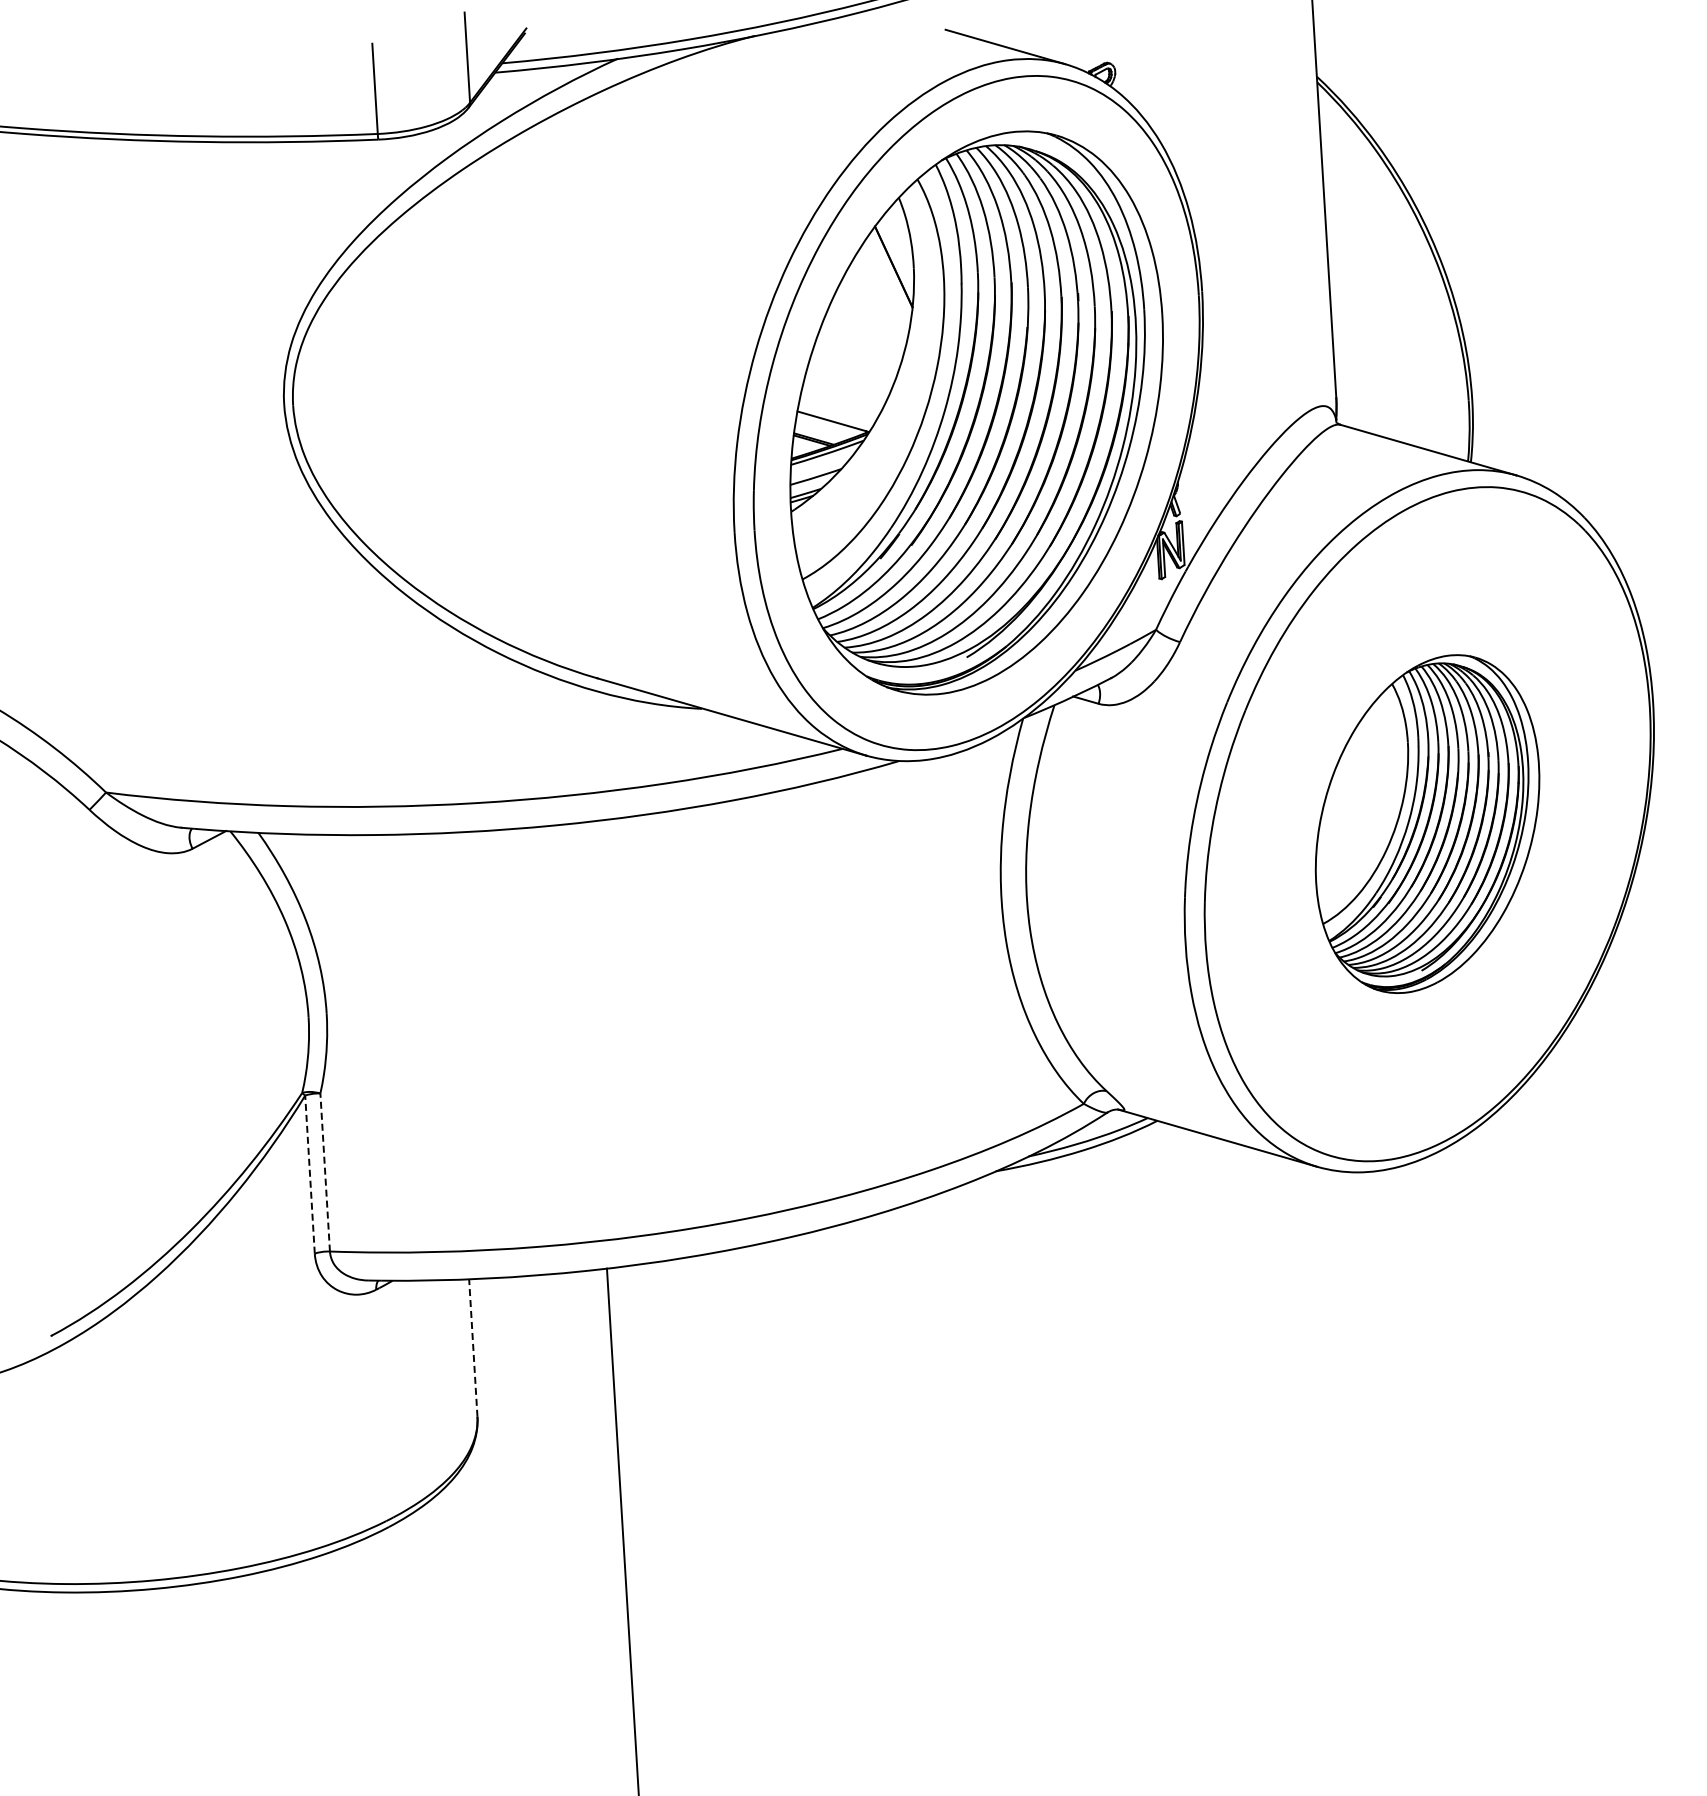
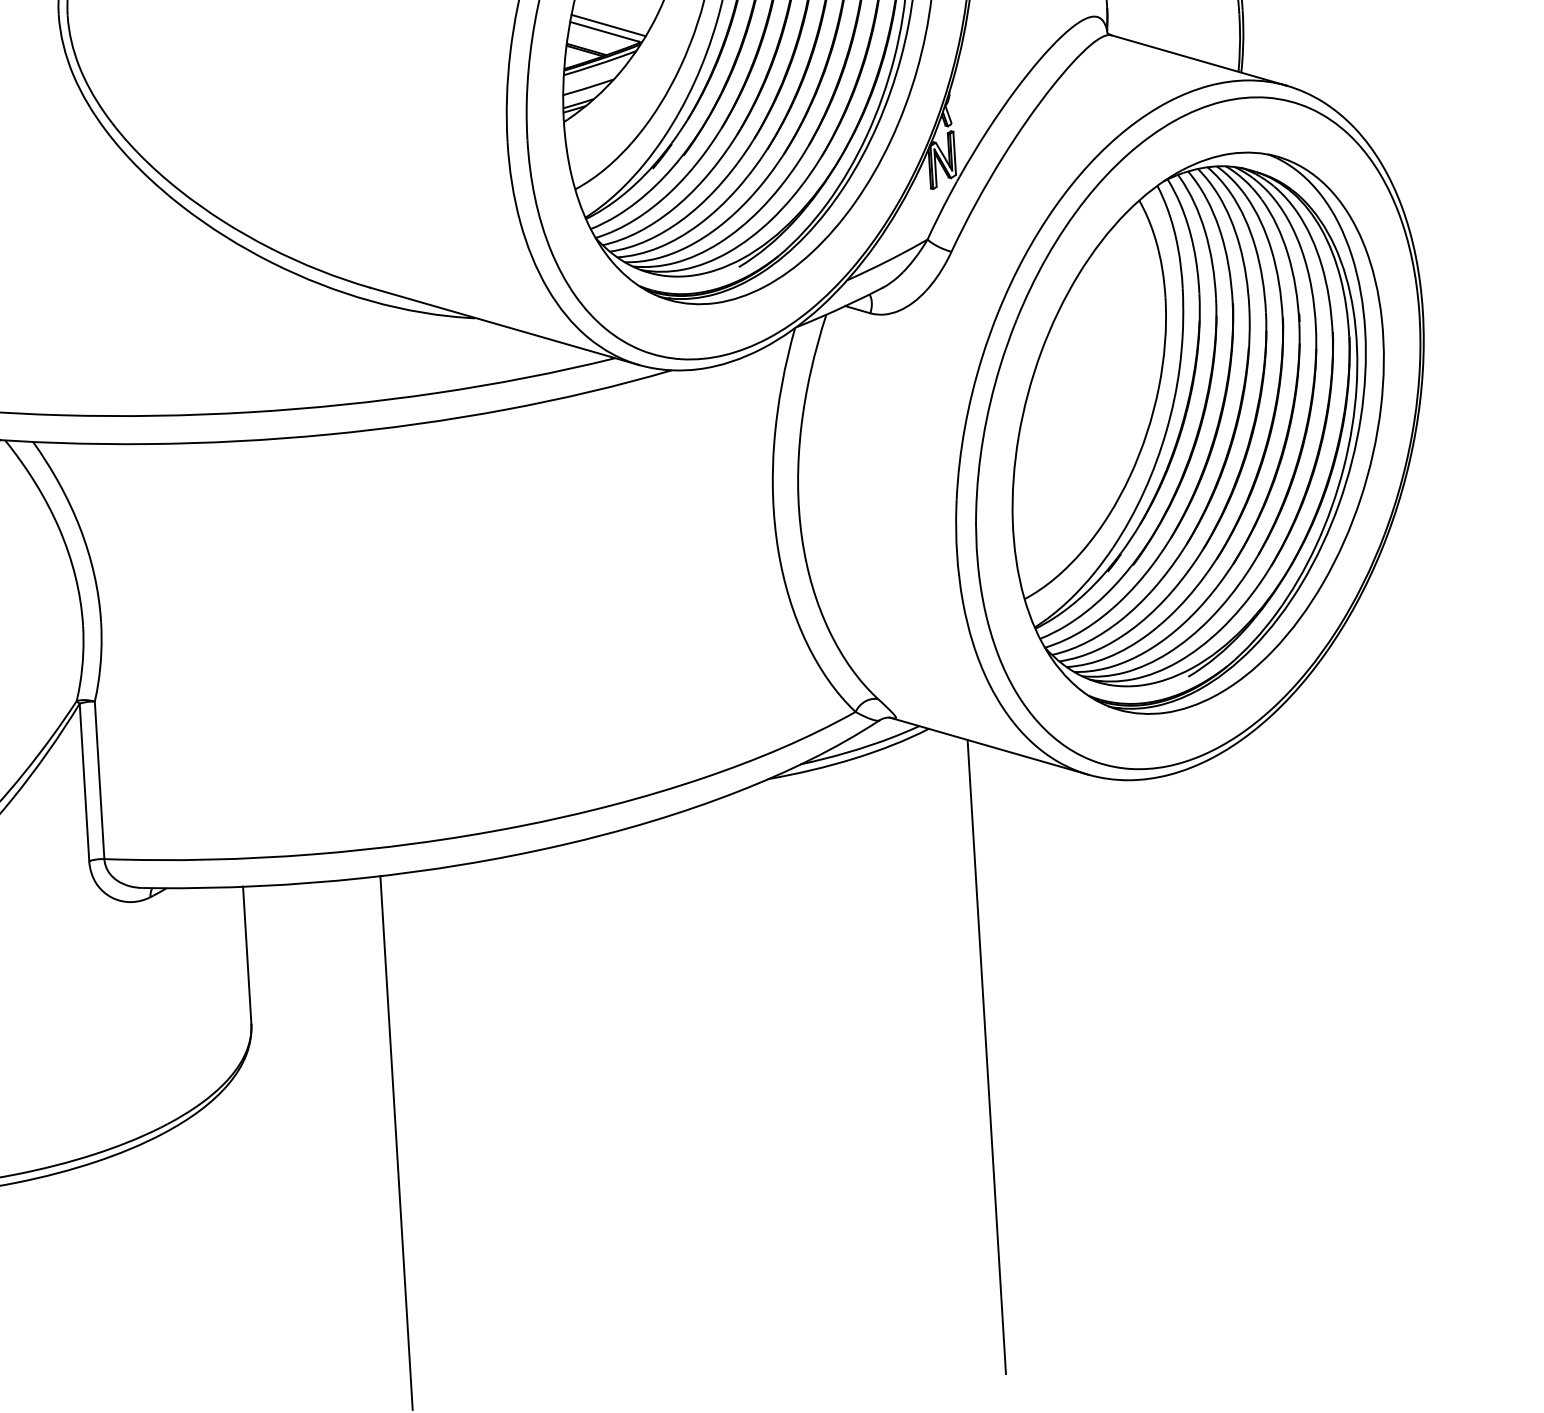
line: (835, 414) -> (608, 25), added
part: (1427, 823) -> (1198, 432), size x1.67
line: (325, 1172) -> (99, 780), dashed -> solid
line: (309, 1174) -> (83, 782), dashed -> solid
line: (473, 1347) -> (247, 954), dashed -> solid
line: (1215, 1450) -> (986, 1057), added

